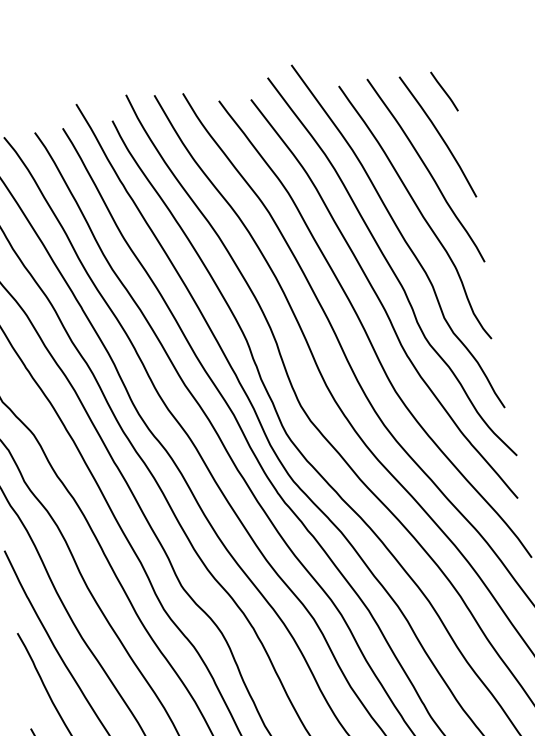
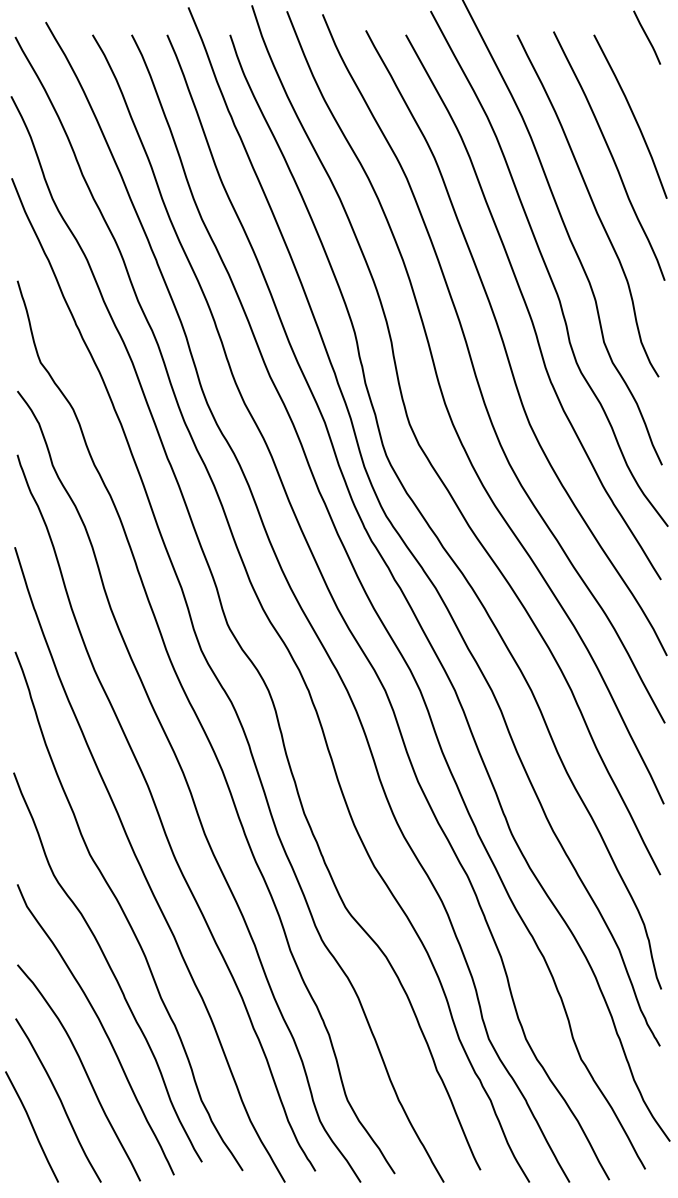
line: (444, 91) -> (647, 37), moved

